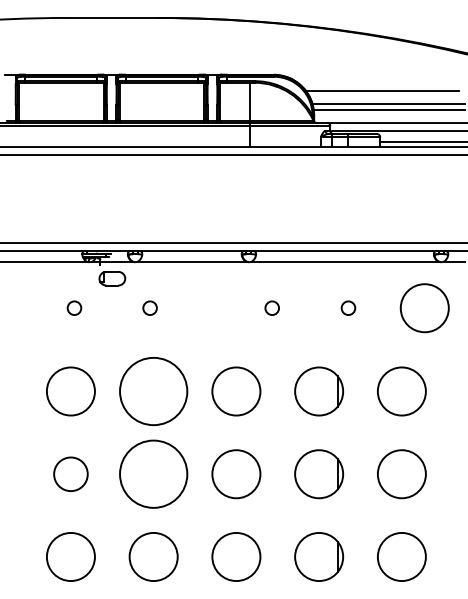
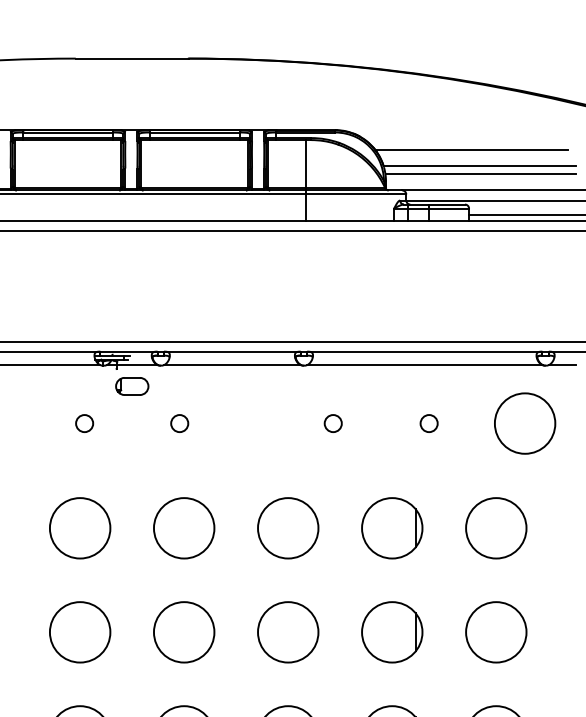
circle: (153, 391) -> (183, 528), size x0.71
circle: (70, 474) -> (79, 632), size x1.43
circle: (153, 474) -> (183, 632), size x0.71

